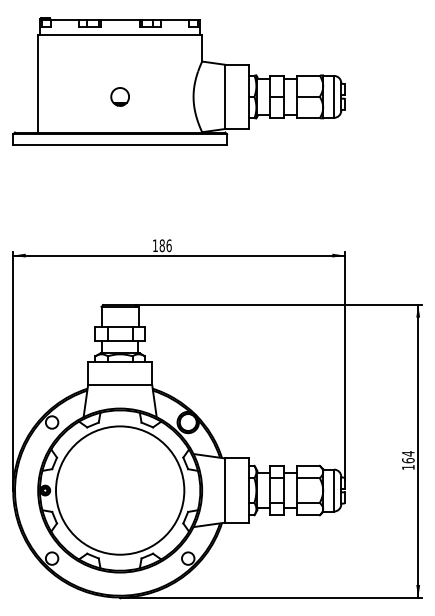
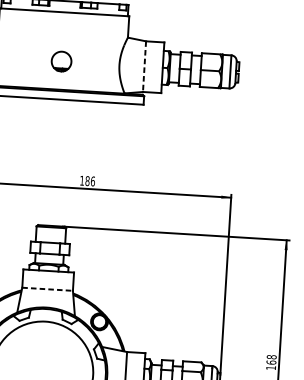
part: (119, 96) -> (61, 61), size x1.4
line: (225, 97) -> (144, 67), solid -> dashed
line: (120, 385) -> (47, 289), solid -> dashed
text: (408, 453) -> (271, 356), 164 -> 168

